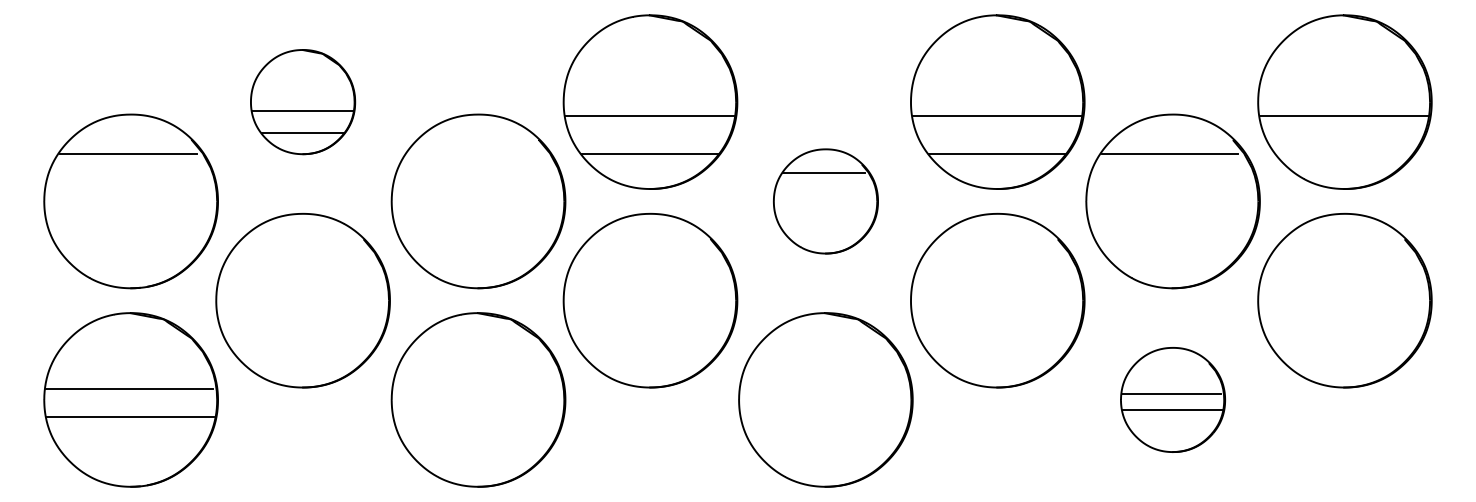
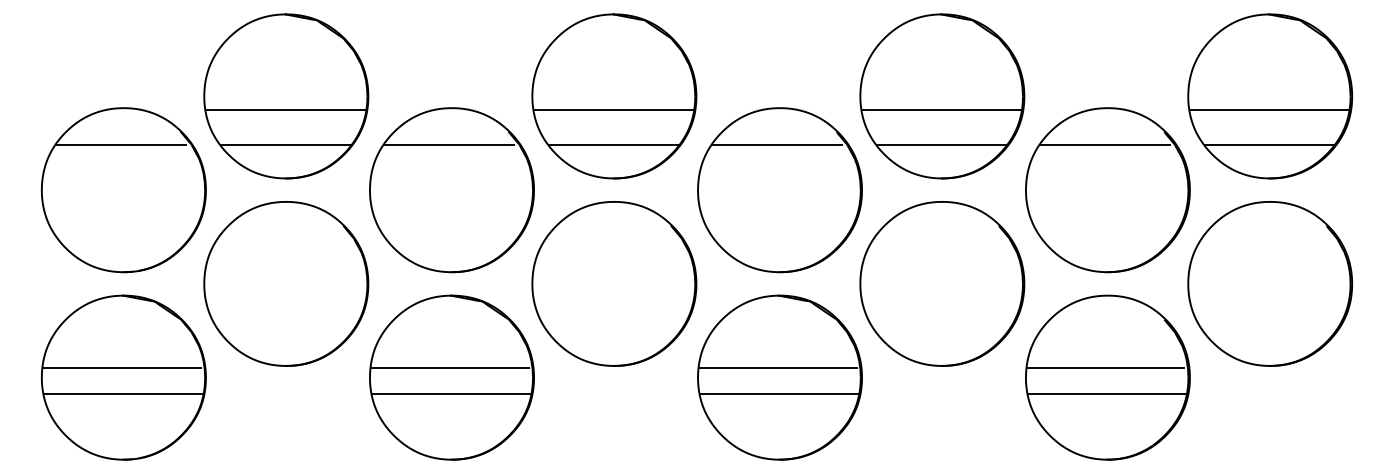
part: (302, 101) -> (285, 95), size x1.67
line: (475, 153) -> (449, 144), added
line: (1344, 153) -> (1269, 144), added
part: (825, 201) -> (779, 190), size x1.67
line: (476, 389) -> (450, 367), added
line: (823, 389) -> (777, 367), added
part: (1172, 399) -> (1107, 377), size x1.67
line: (477, 417) -> (450, 394), added
line: (824, 417) -> (778, 394), added

